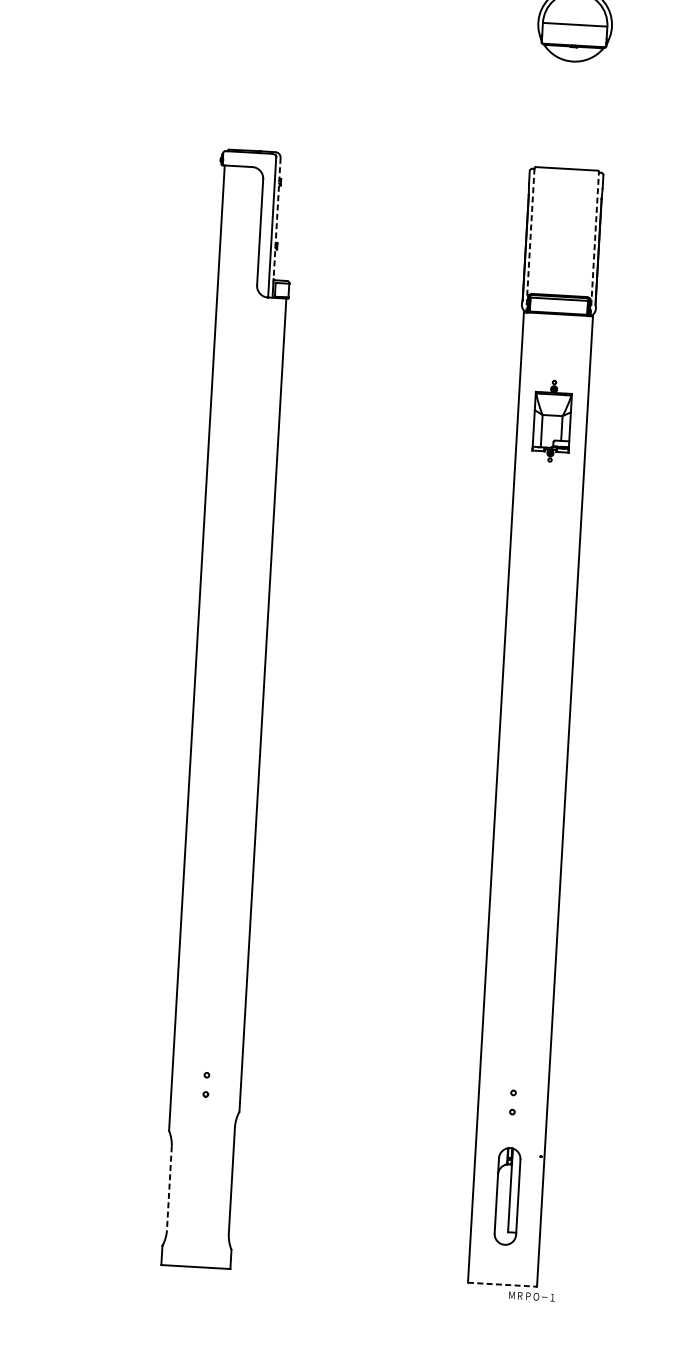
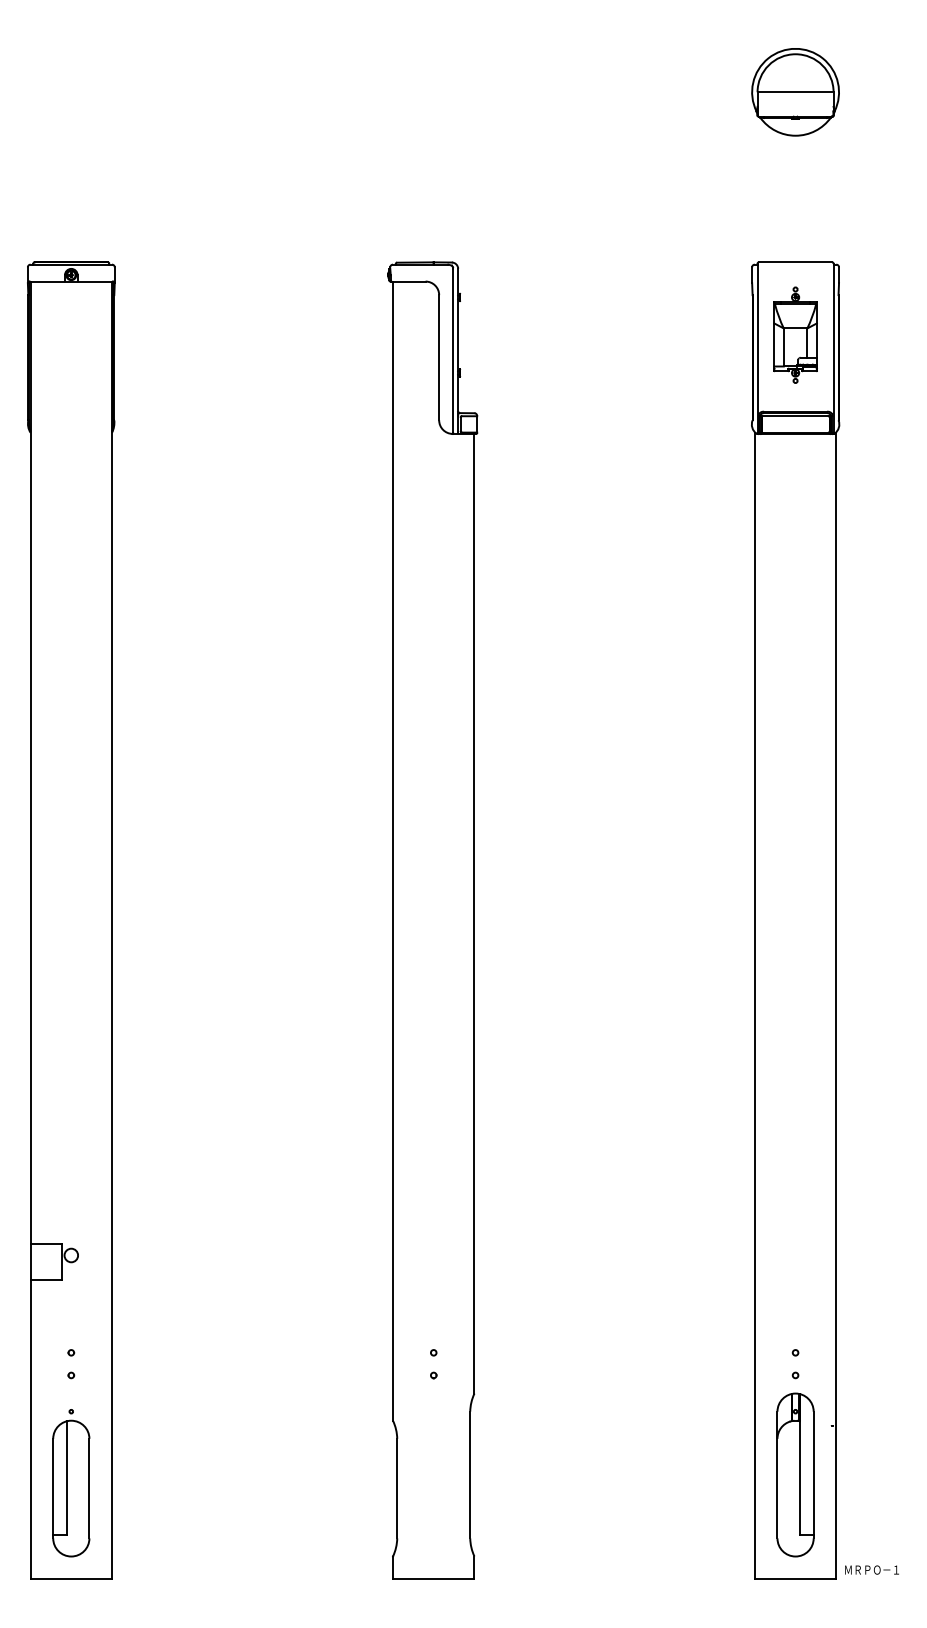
line: (277, 219) -> (458, 341), dashed -> solid
line: (530, 240) -> (757, 349), dashed -> solid
line: (594, 243) -> (833, 348), dashed -> solid
part: (552, 420) -> (795, 334), moved
line: (169, 1188) -> (397, 1488), dashed -> solid
part: (507, 1196) -> (795, 1474), size x1.43
line: (502, 1285) -> (795, 1579), dashed -> solid
text: (531, 1296) -> (871, 1569), moved

